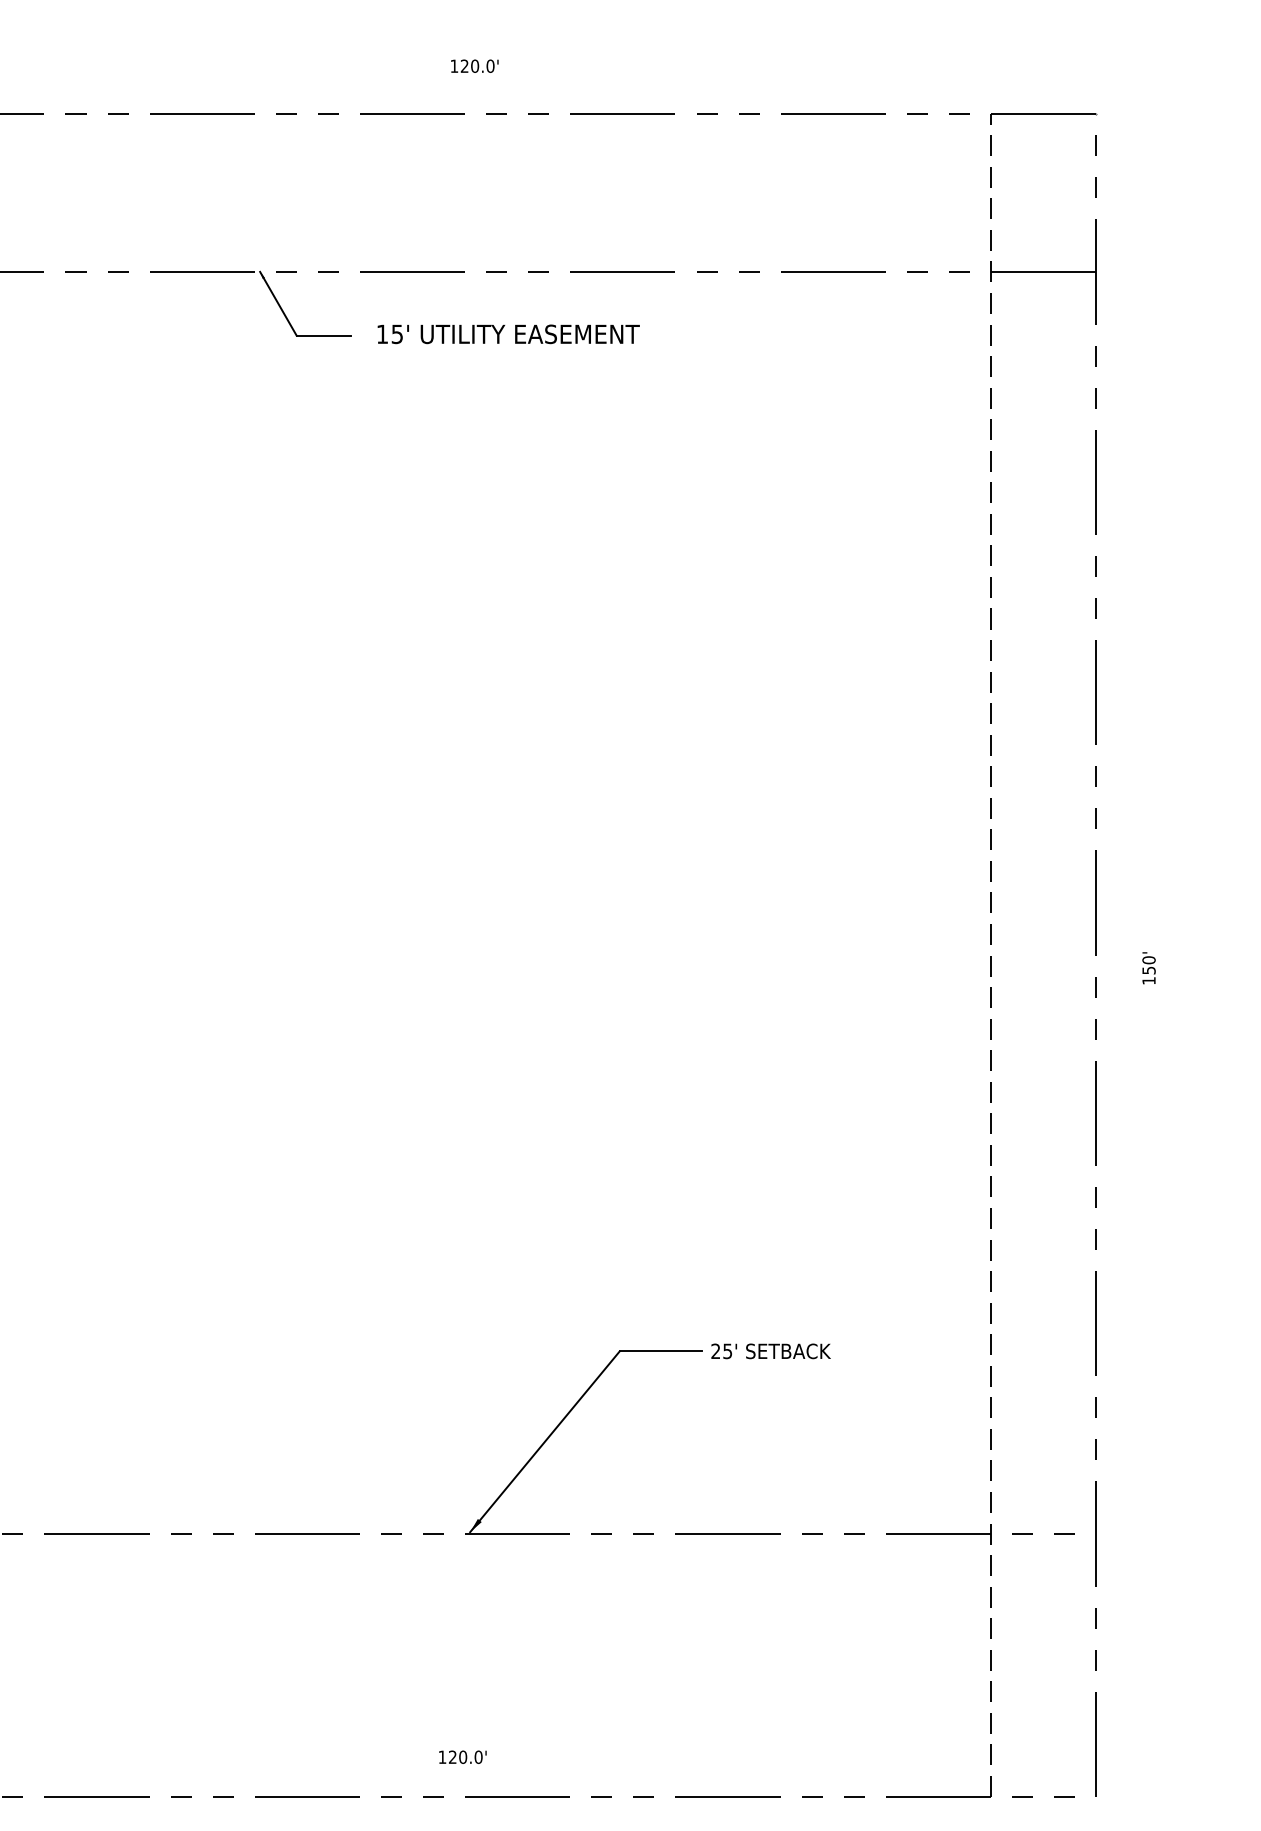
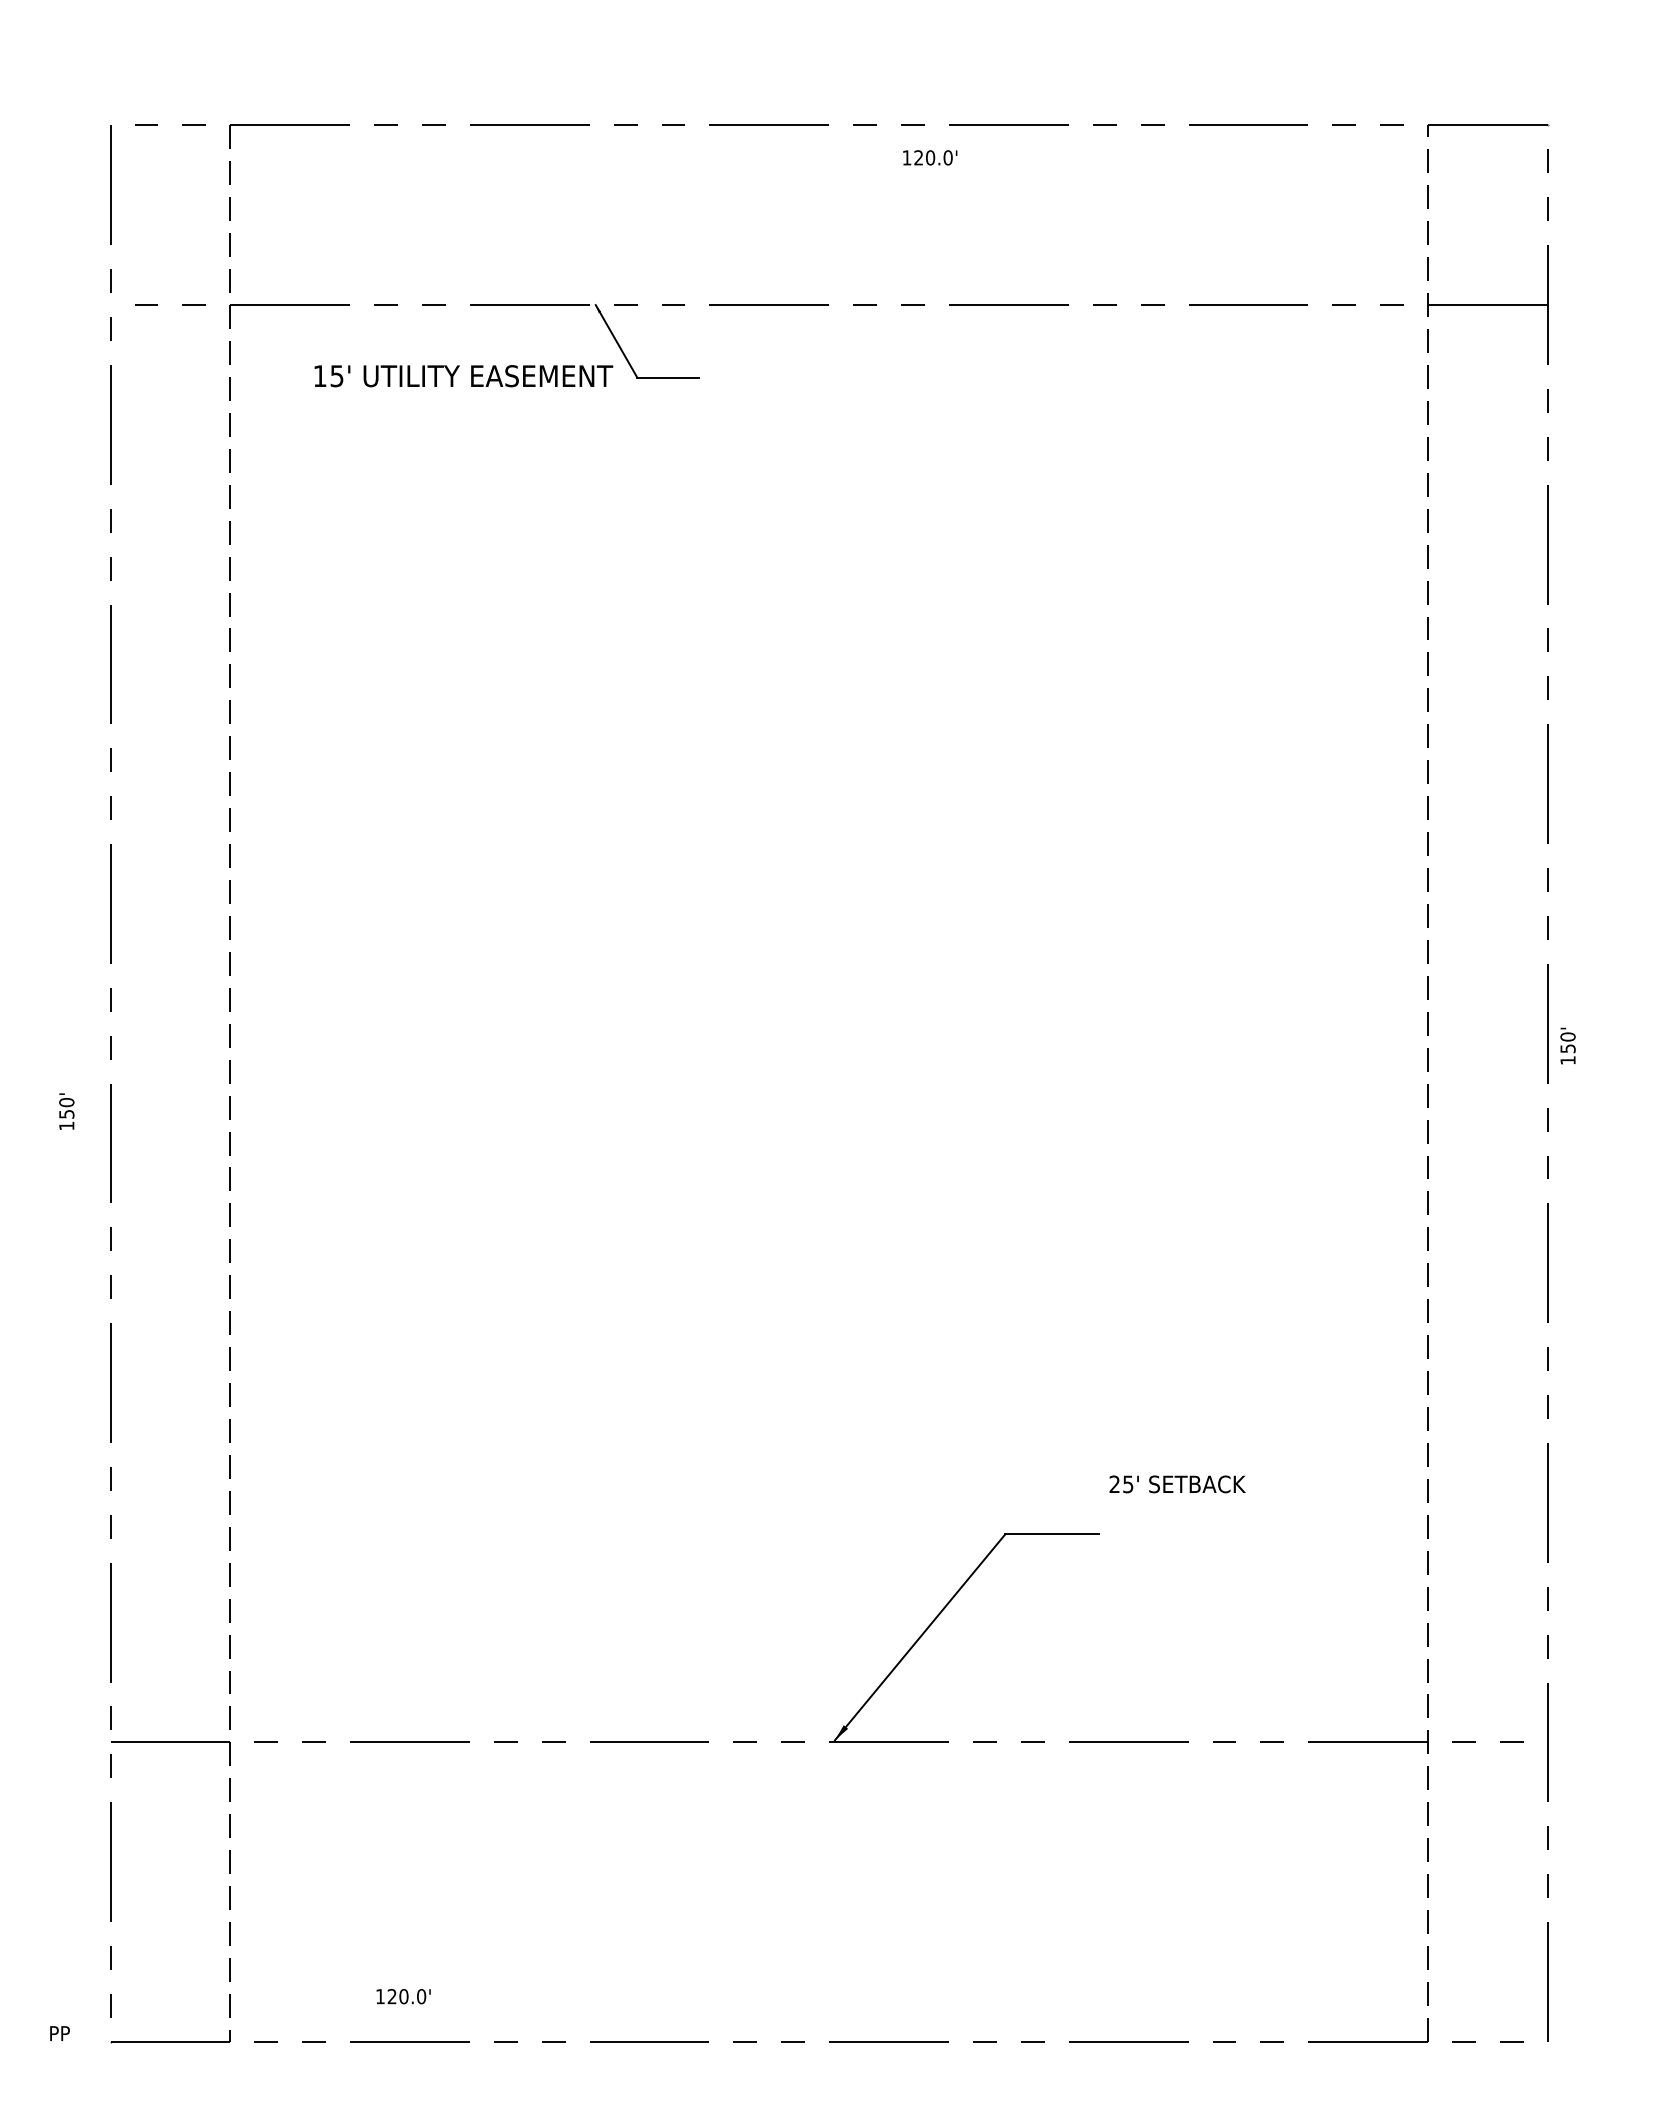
text: (475, 65) -> (930, 157), moved
text: (508, 334) -> (463, 376), moved
text: (1148, 967) -> (1567, 1045), moved
text: (770, 1351) -> (1177, 1484), moved
text: (462, 1757) -> (403, 1996), moved

